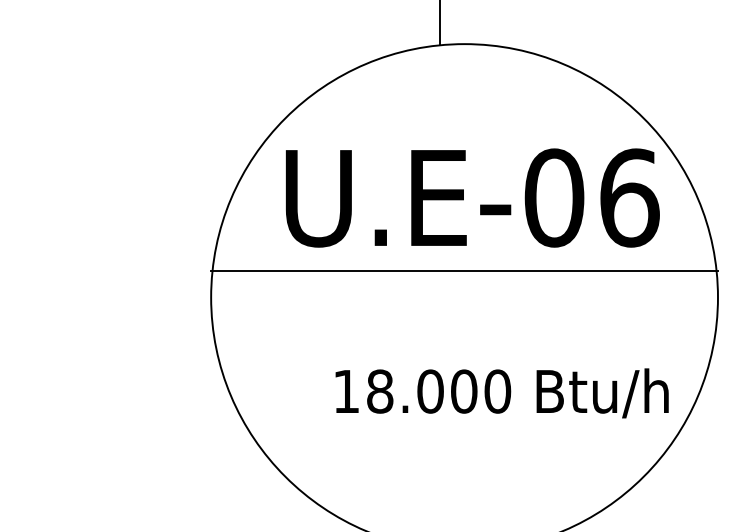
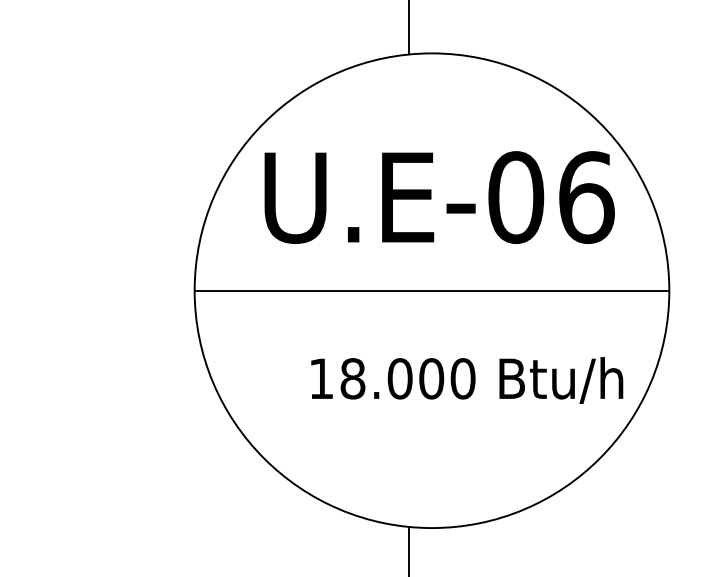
line: (464, 270) -> (431, 290), moved

